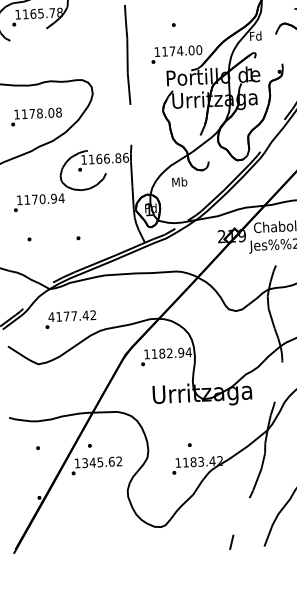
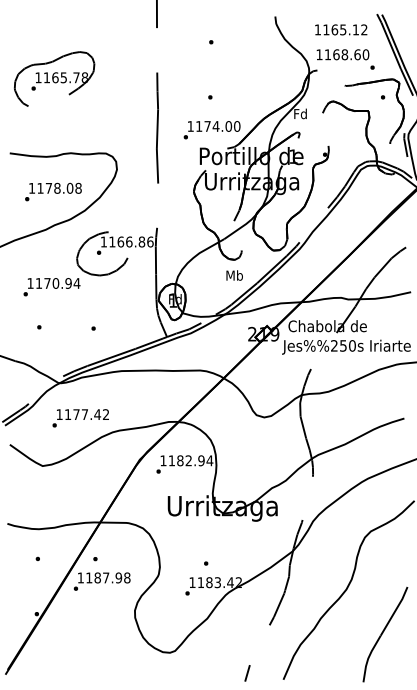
text: (179, 181) -> (234, 275), moved
text: (51, 317) -> (59, 414), 4177.42 -> 1177.42
text: (102, 461) -> (108, 577), 1345.62 -> 1187.98

